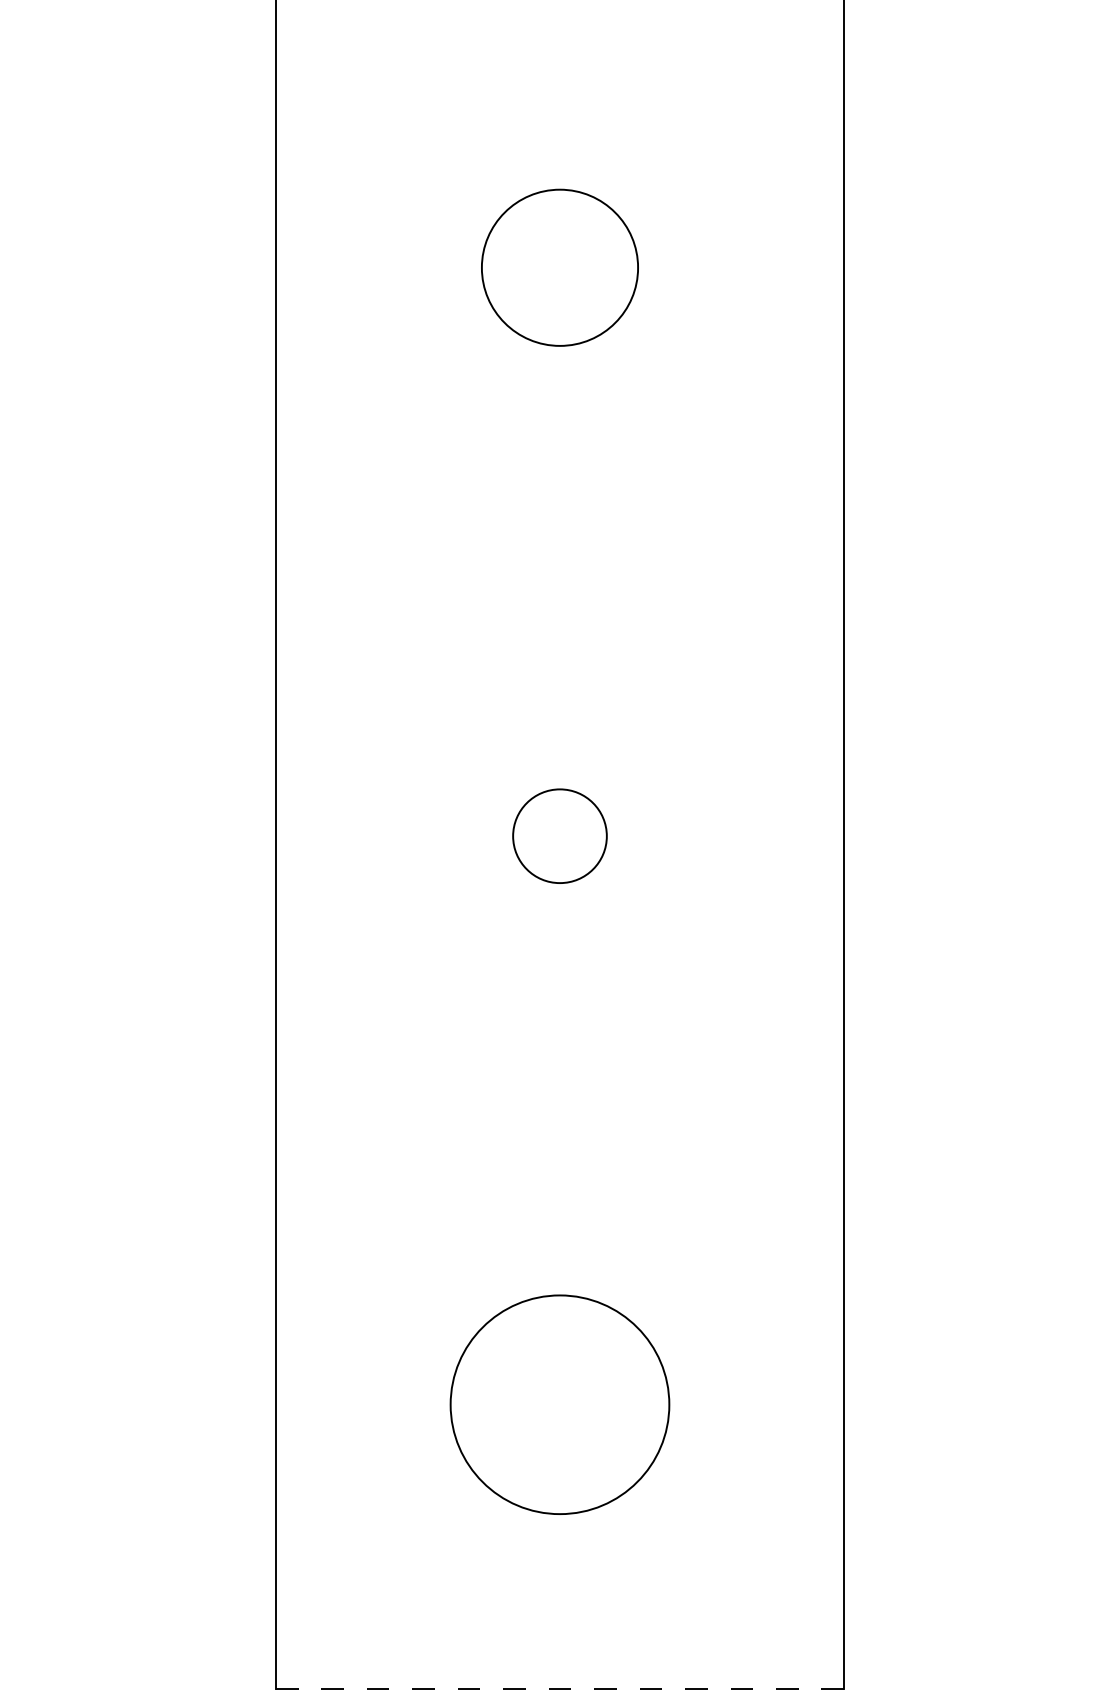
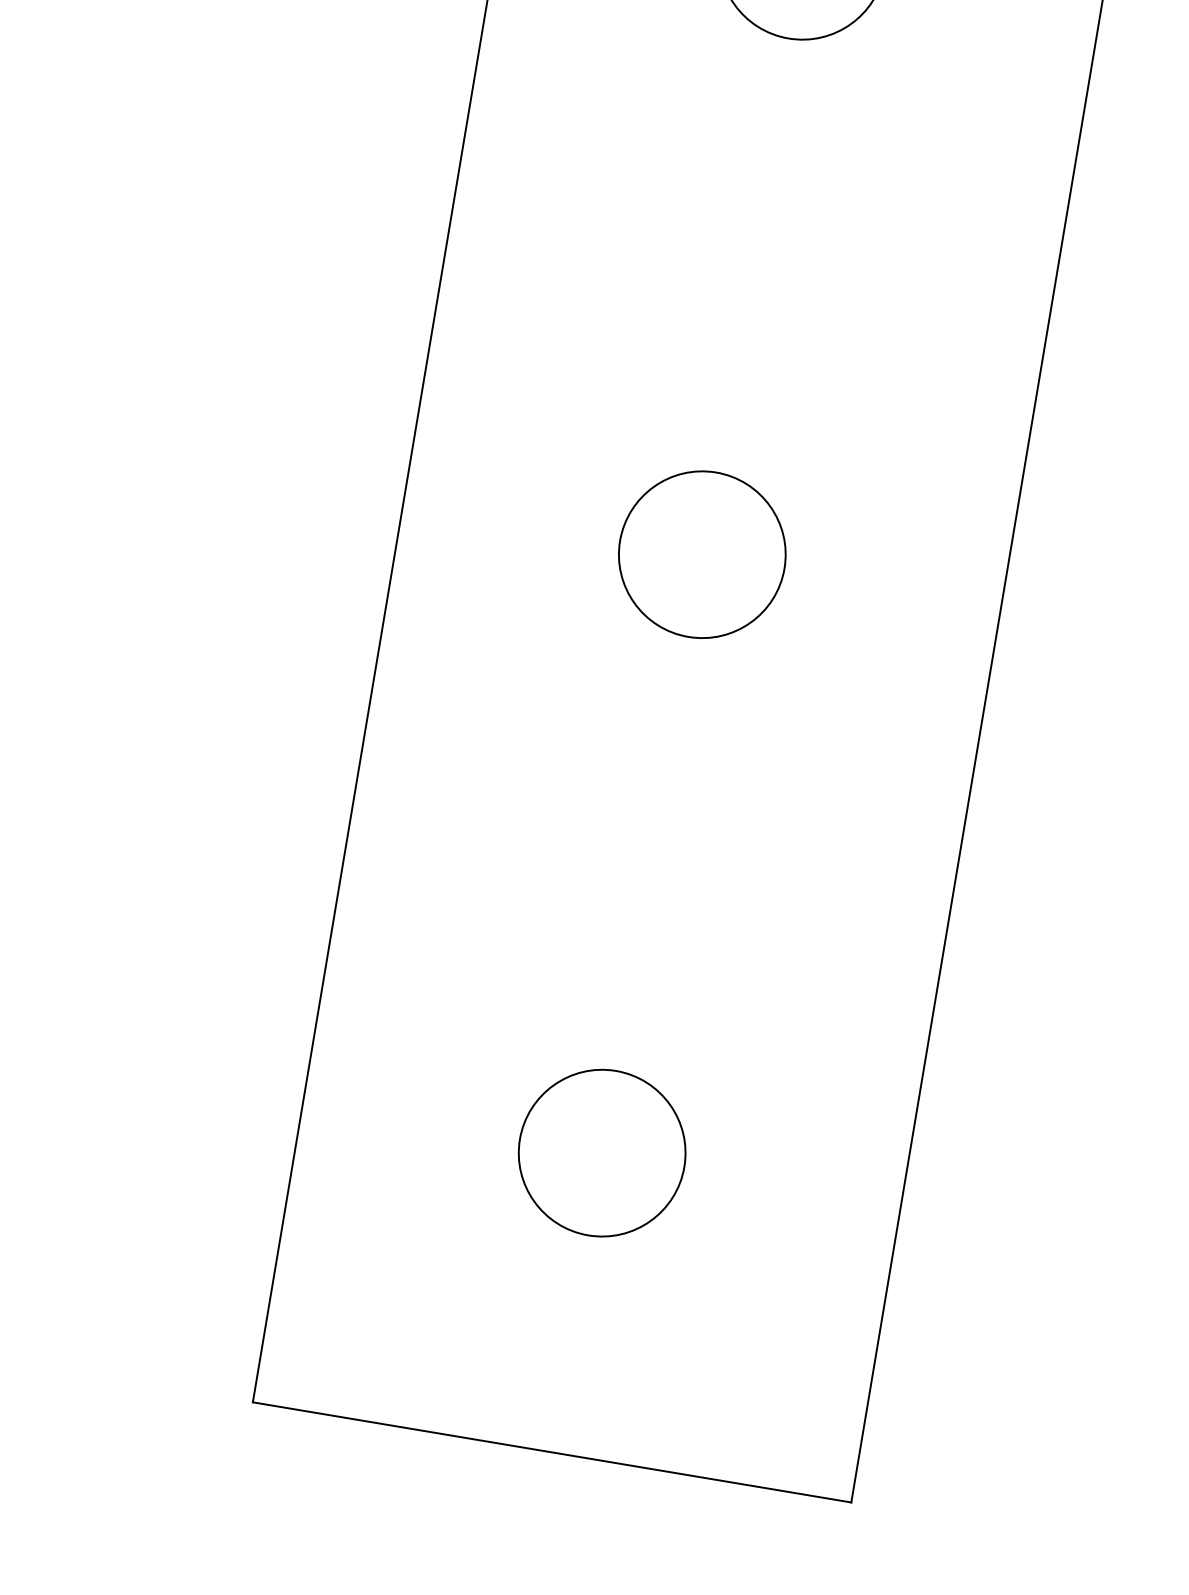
circle: (559, 836) -> (701, 554), size x1.67
circle: (559, 1404) -> (601, 1152), size x0.71
line: (560, 1688) -> (552, 1452), dashed -> solid

